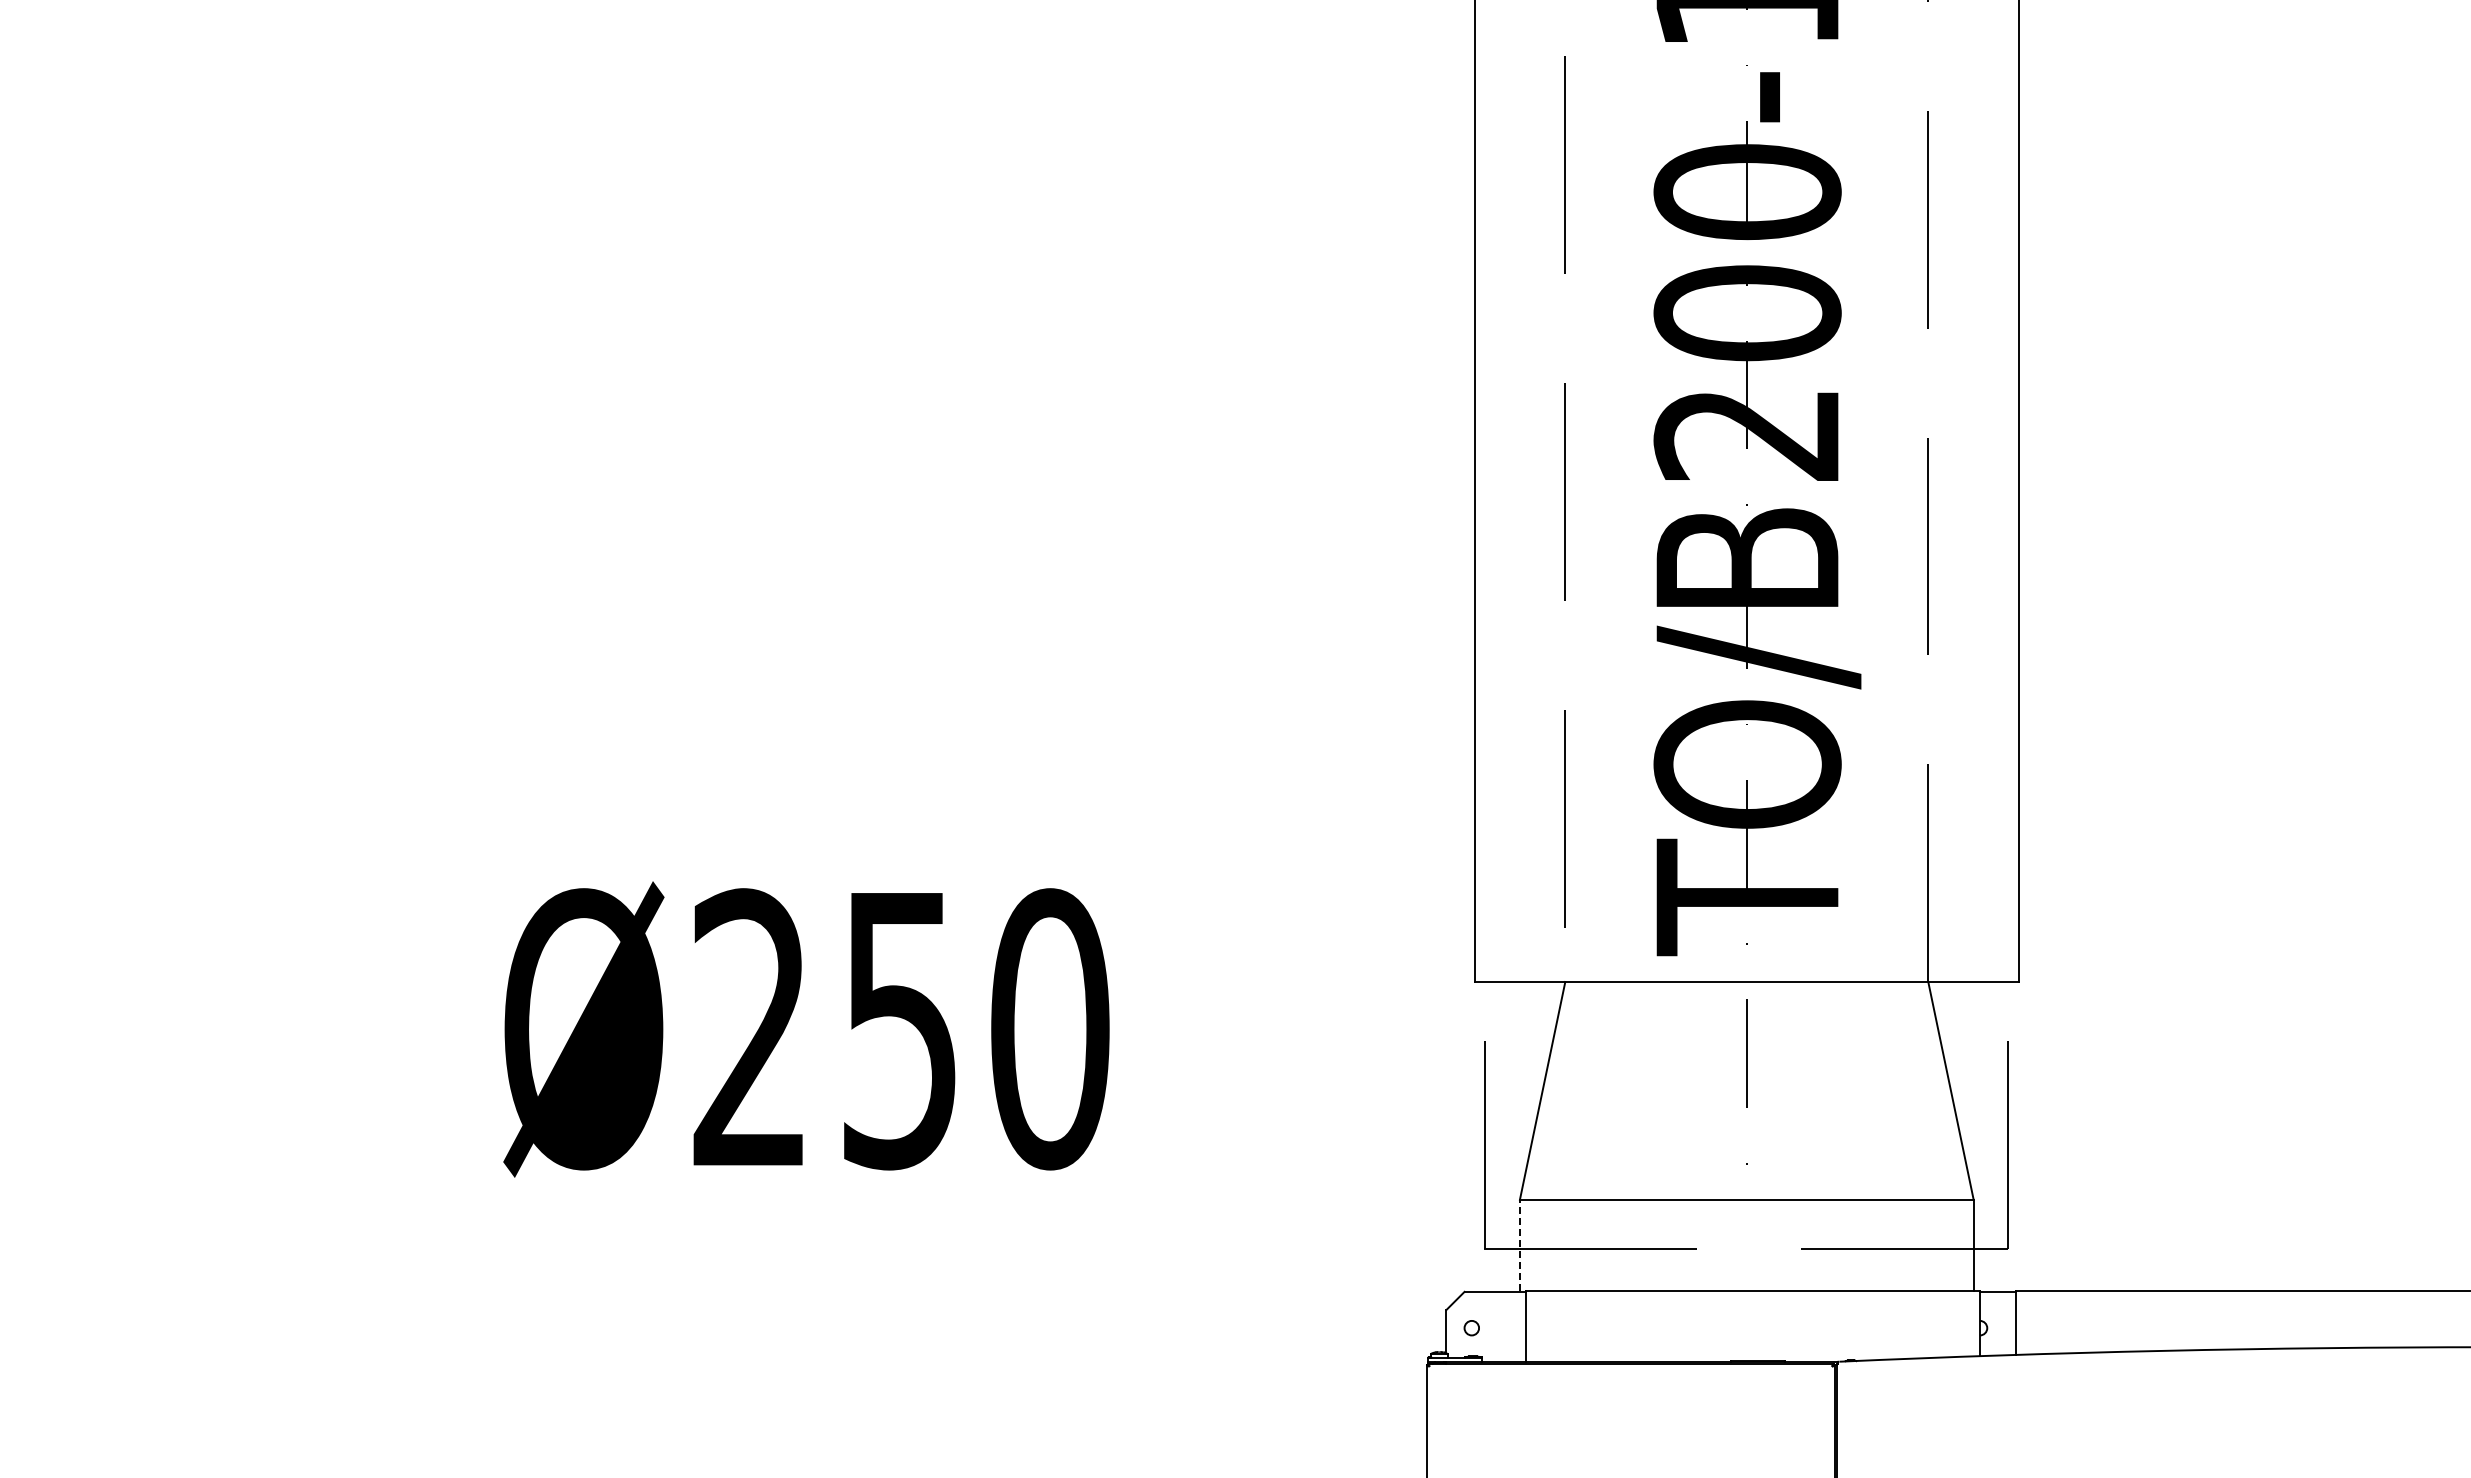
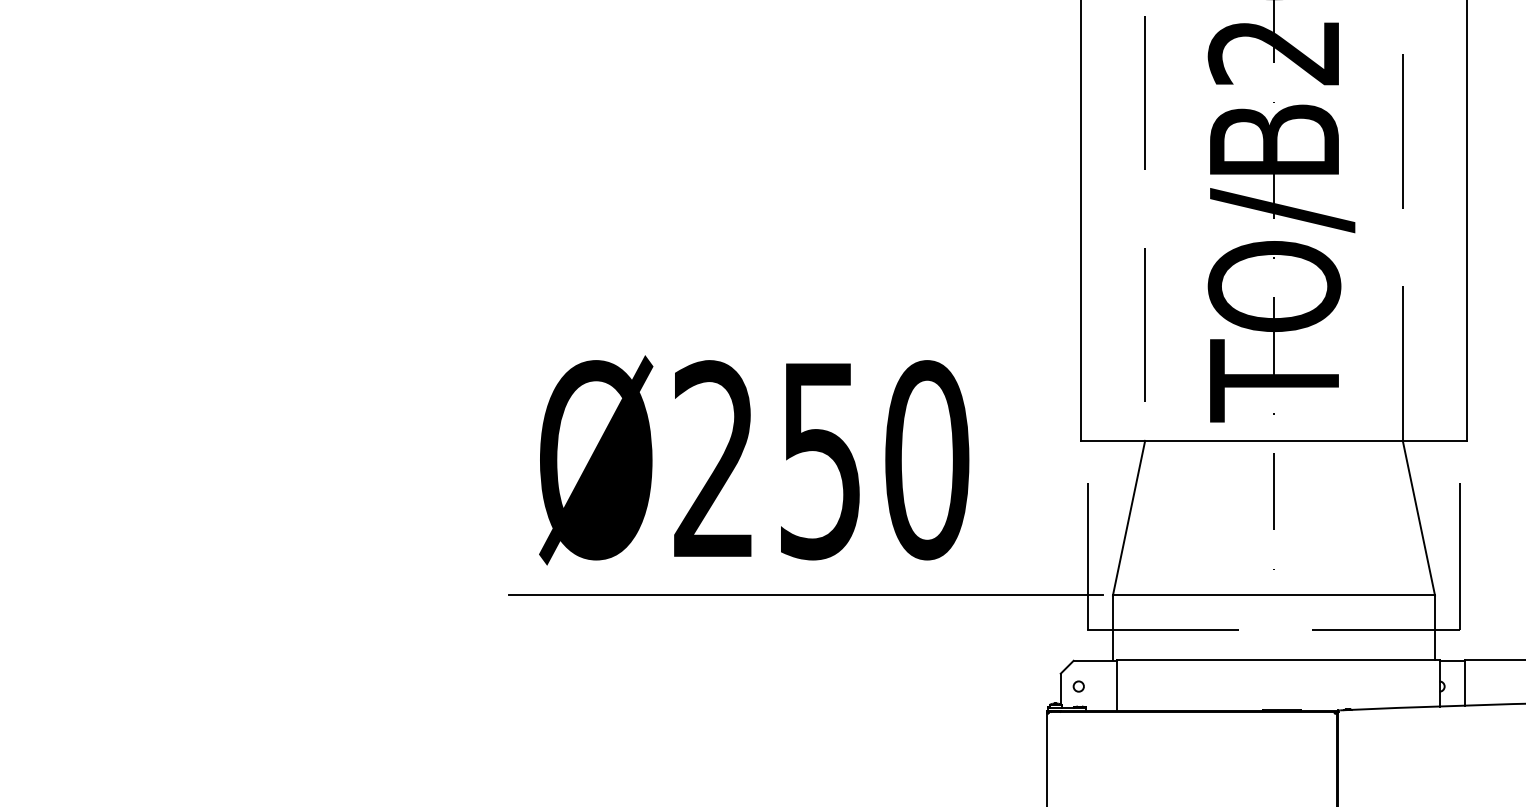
text: (806, 1029) -> (754, 460), moved
line: (1086, 1199) -> (805, 595), added
line: (1519, 1244) -> (1112, 627), dashed -> solid

